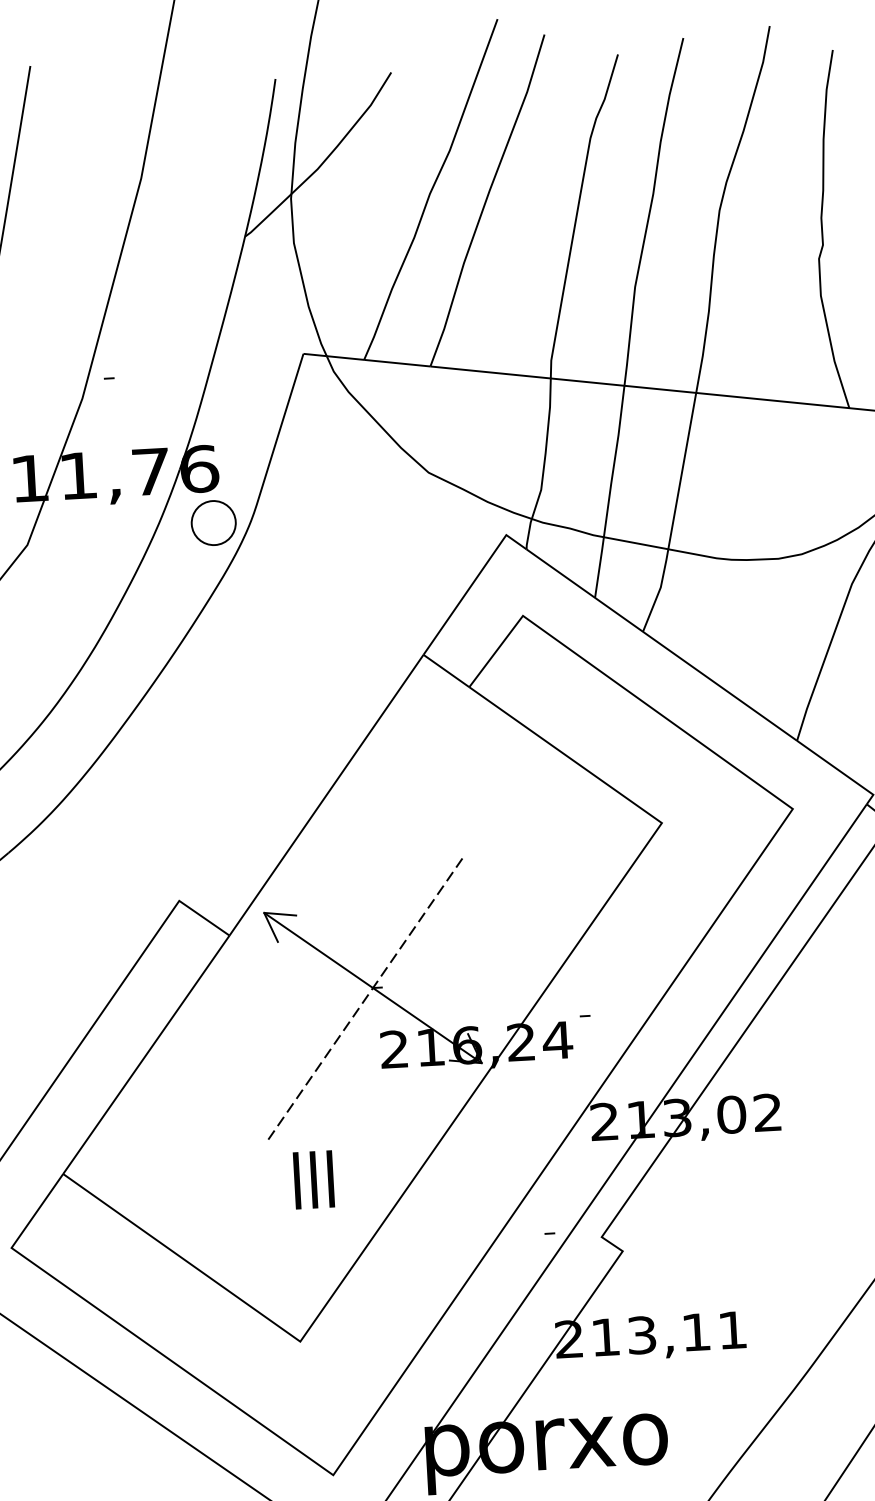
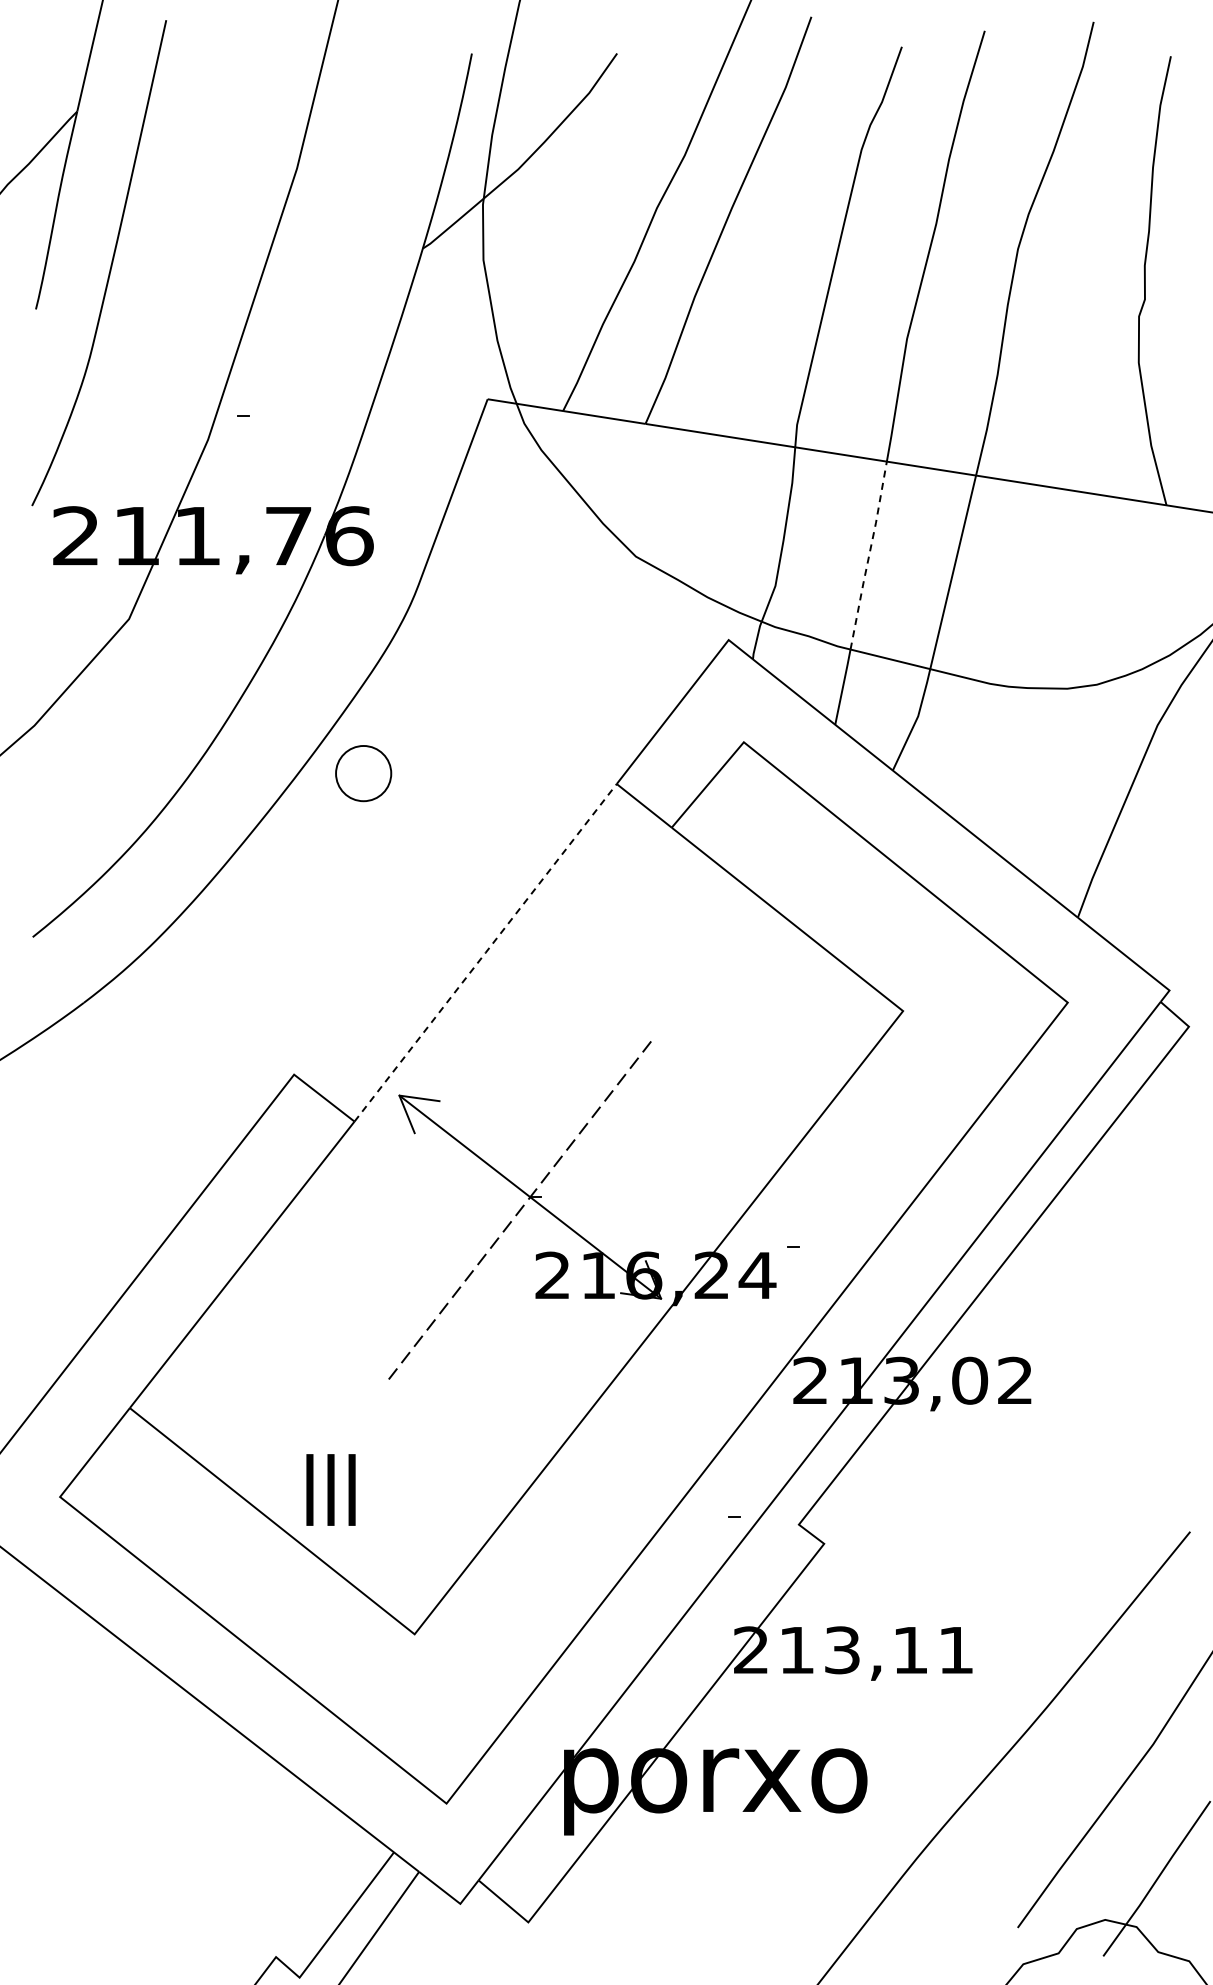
line: (614, 460) -> (869, 554), solid -> dashed
part: (213, 523) -> (363, 773), moved
line: (326, 794) -> (485, 952), solid -> dashed
text: (313, 1179) -> (330, 1489), moved

